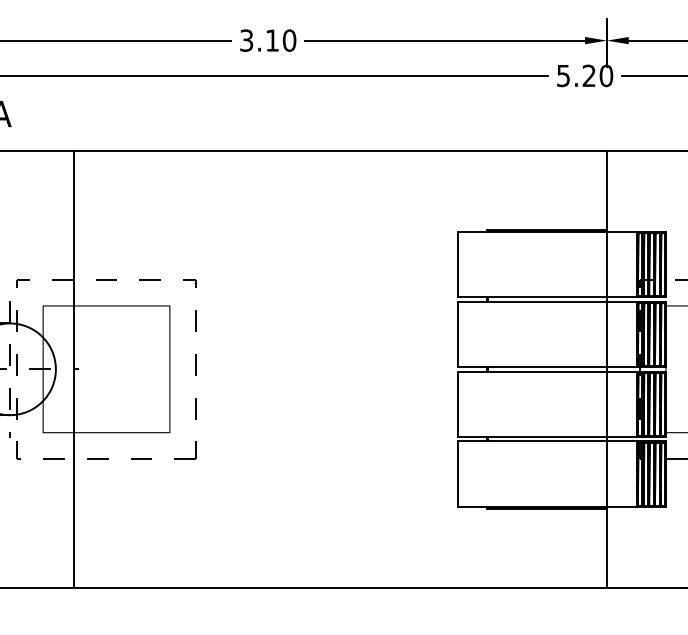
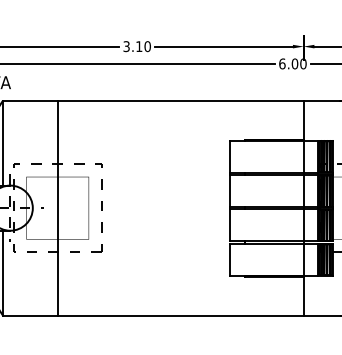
text: (576, 74) -> (288, 63), 5.20 -> 6.00
line: (73, 367) -> (57, 207), moved

